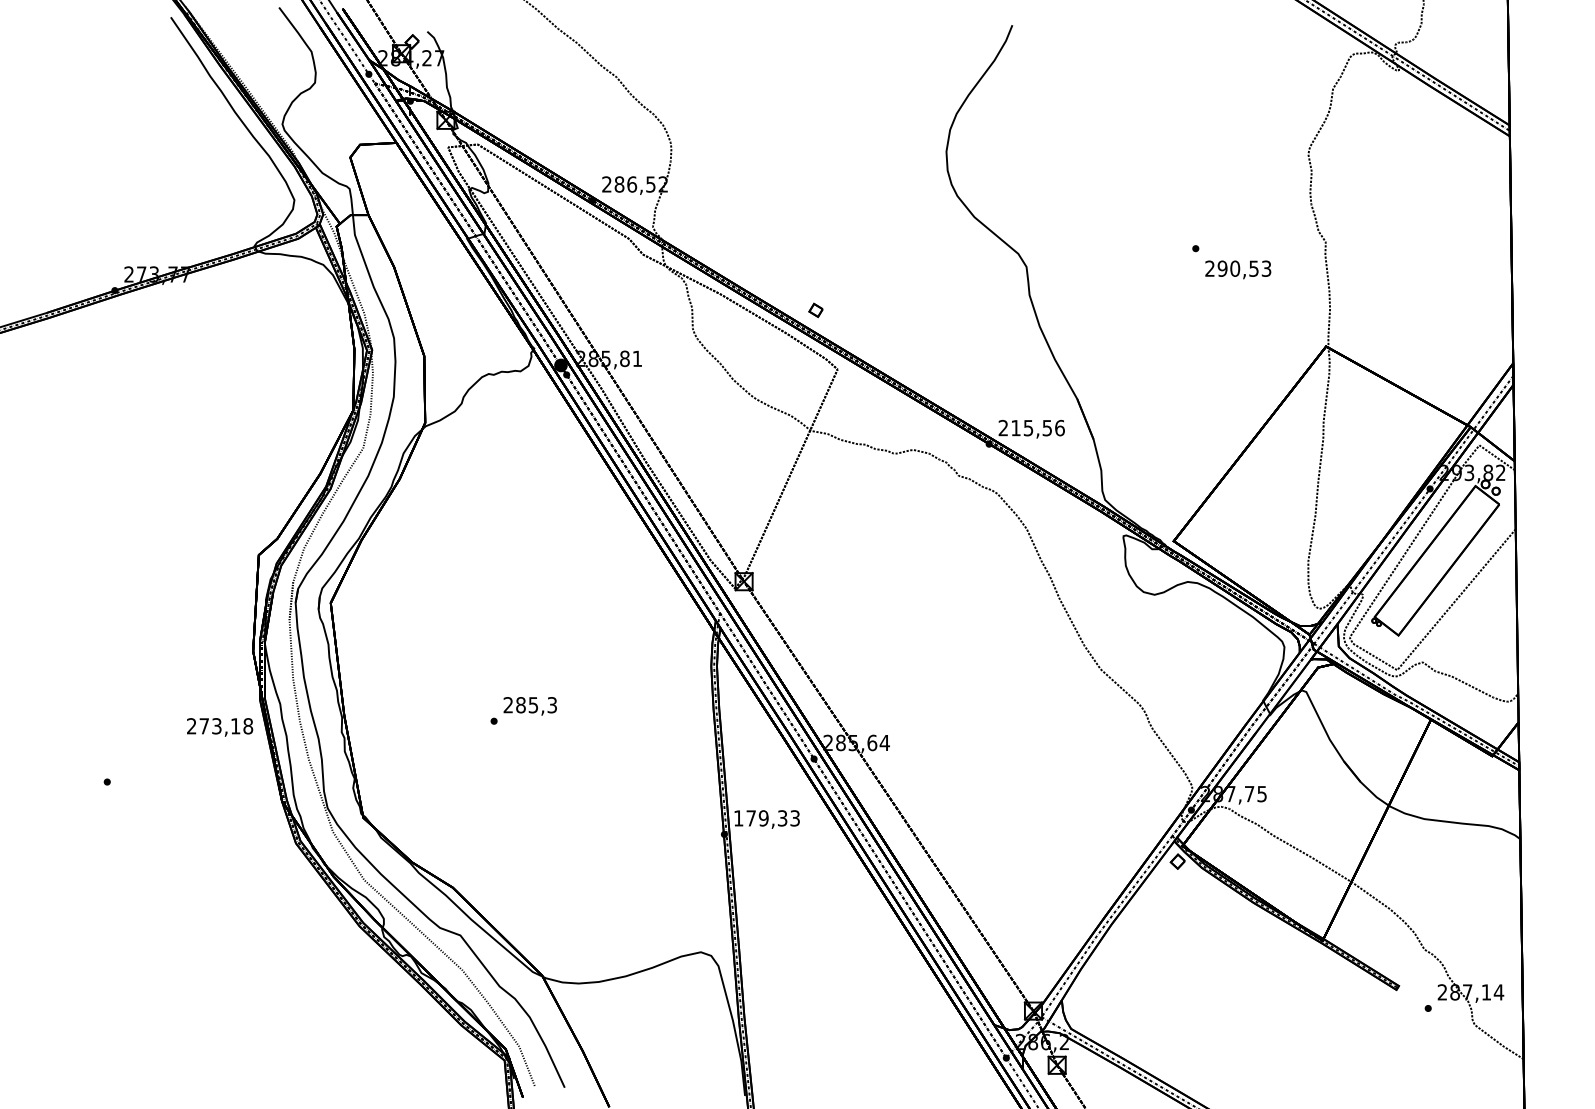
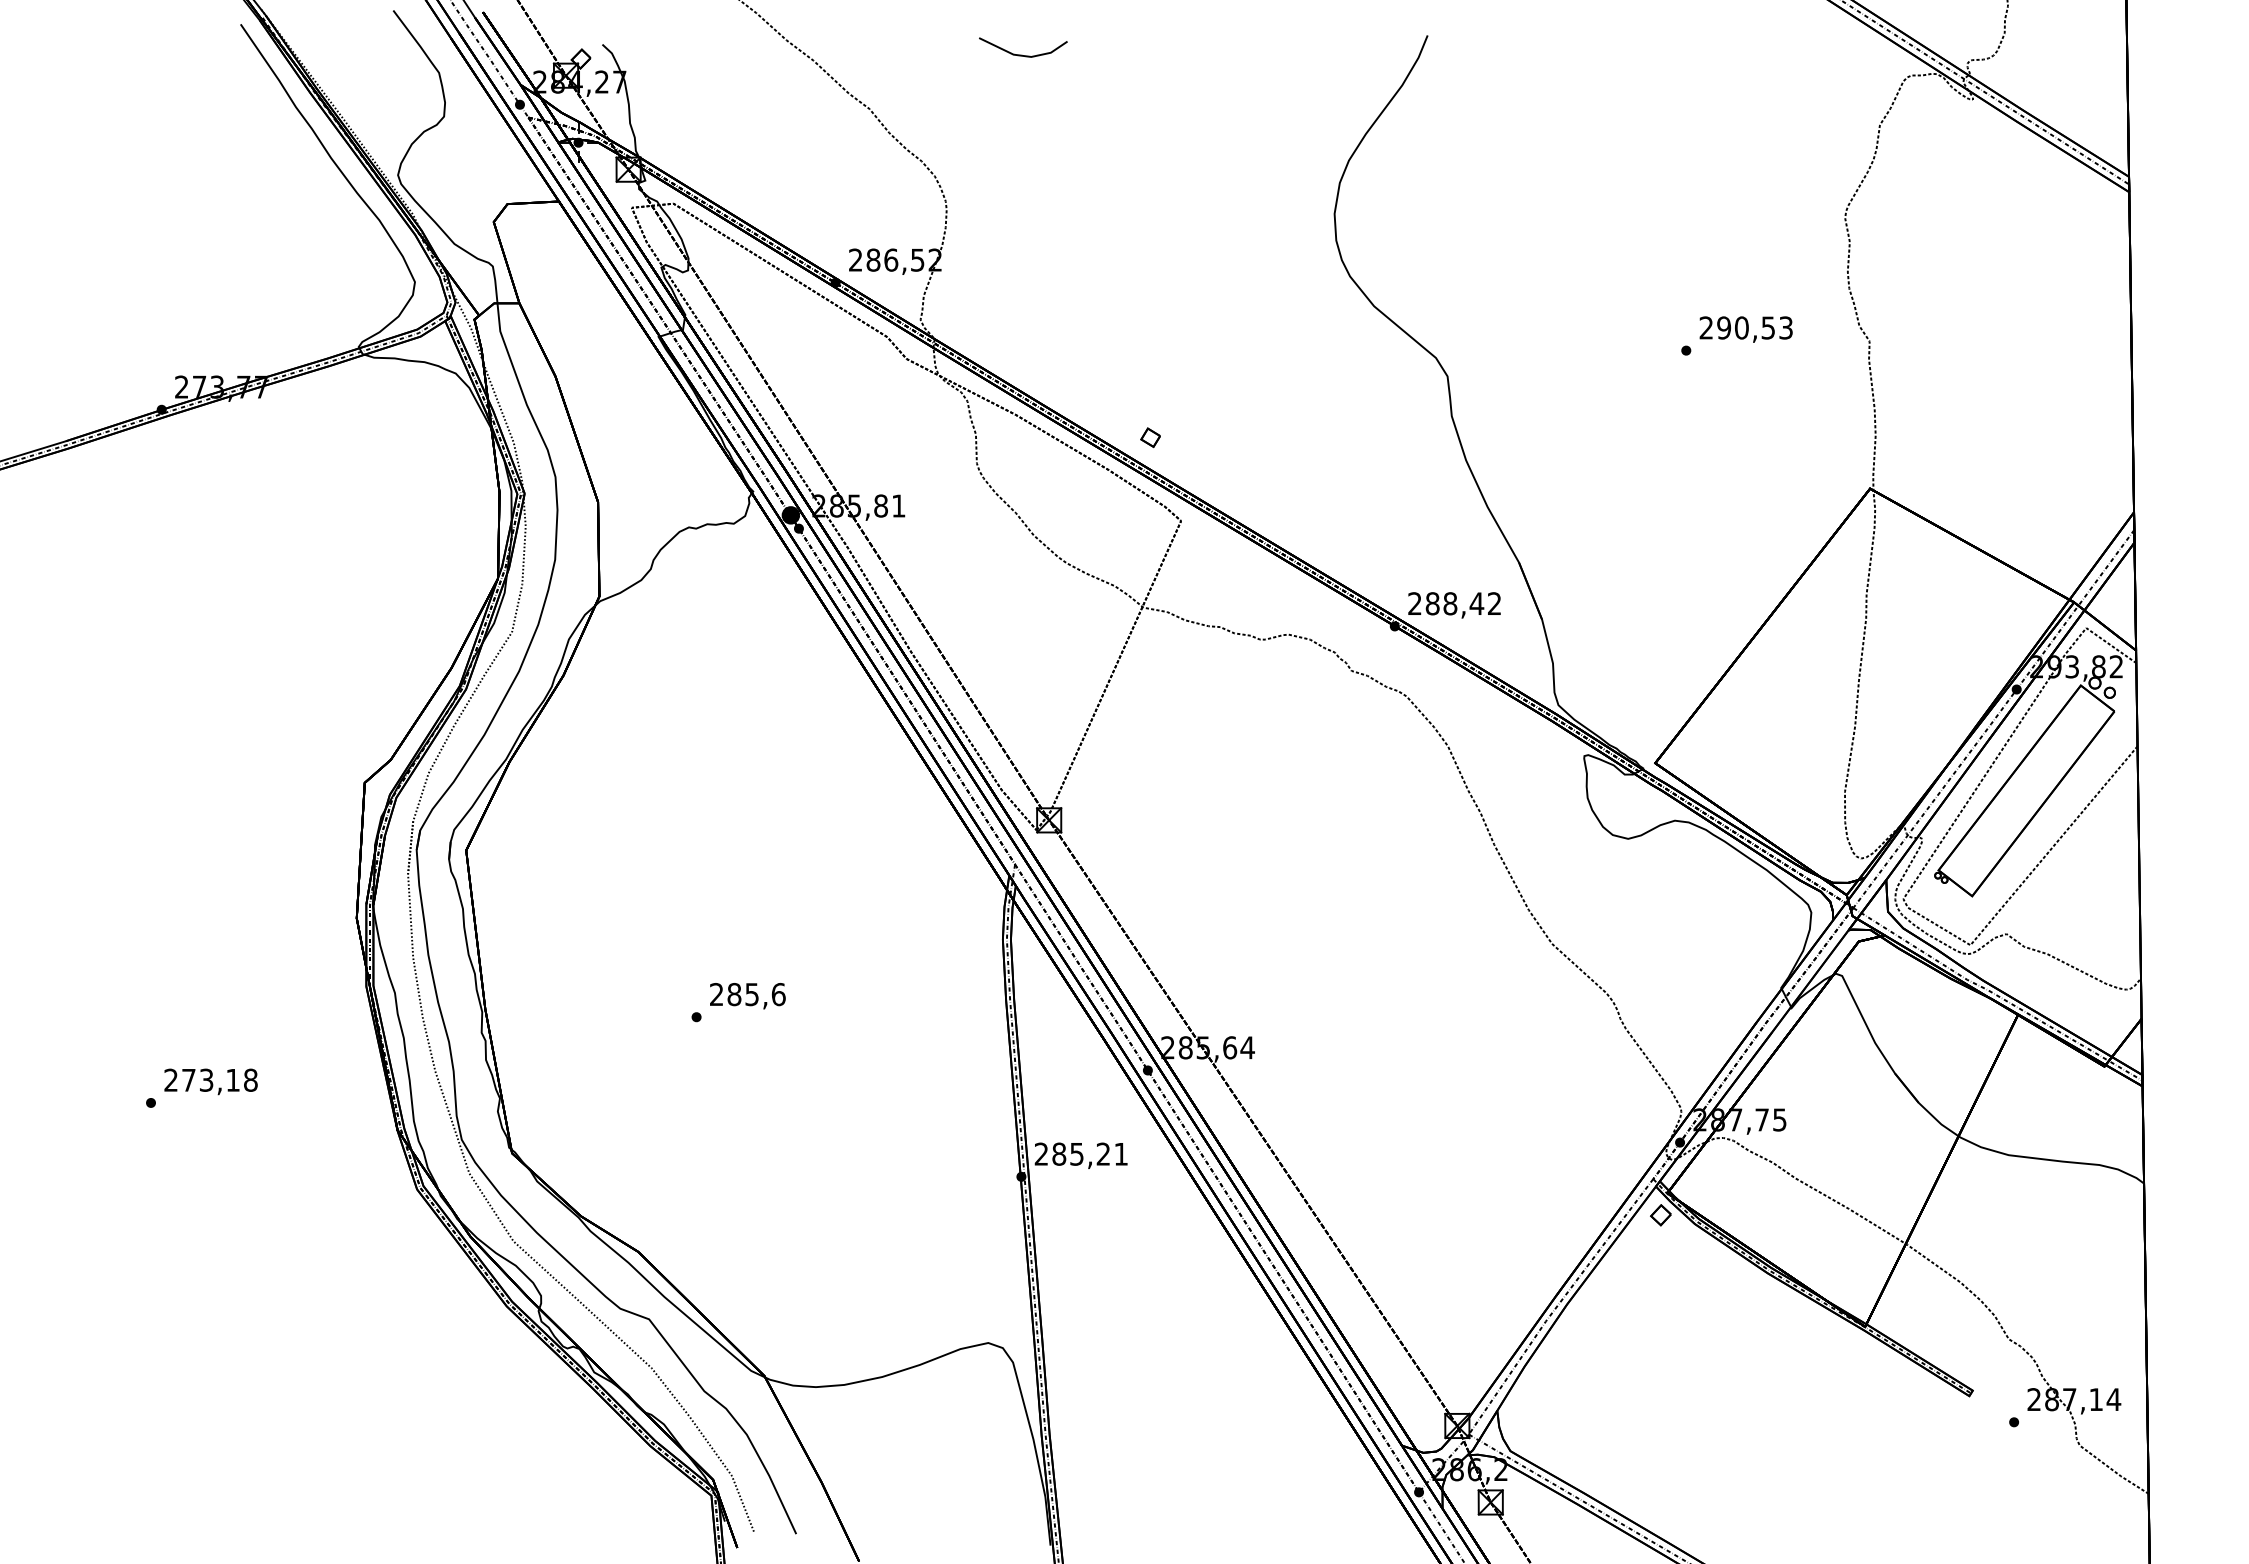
line: (725, 38) -> (1022, 54), added
text: (1237, 269) -> (1745, 329), moved
text: (1037, 427) -> (1463, 603), 215,56 -> 288,42
text: (552, 705) -> (778, 994), 285,3 -> 285,6
text: (219, 727) -> (210, 1081), moved
text: (766, 817) -> (1080, 1153), 179,33 -> 285,21

